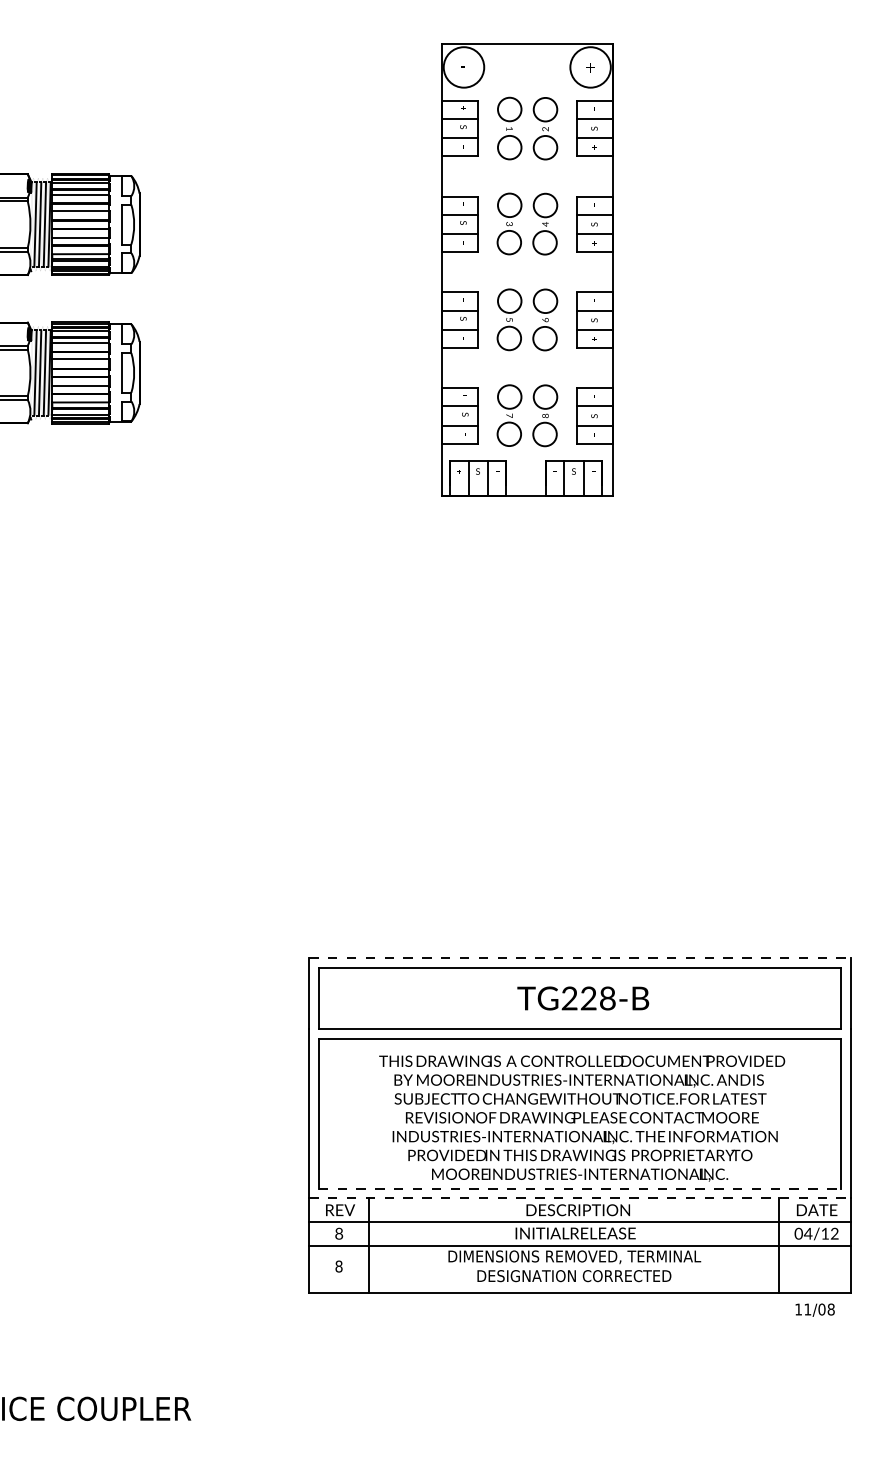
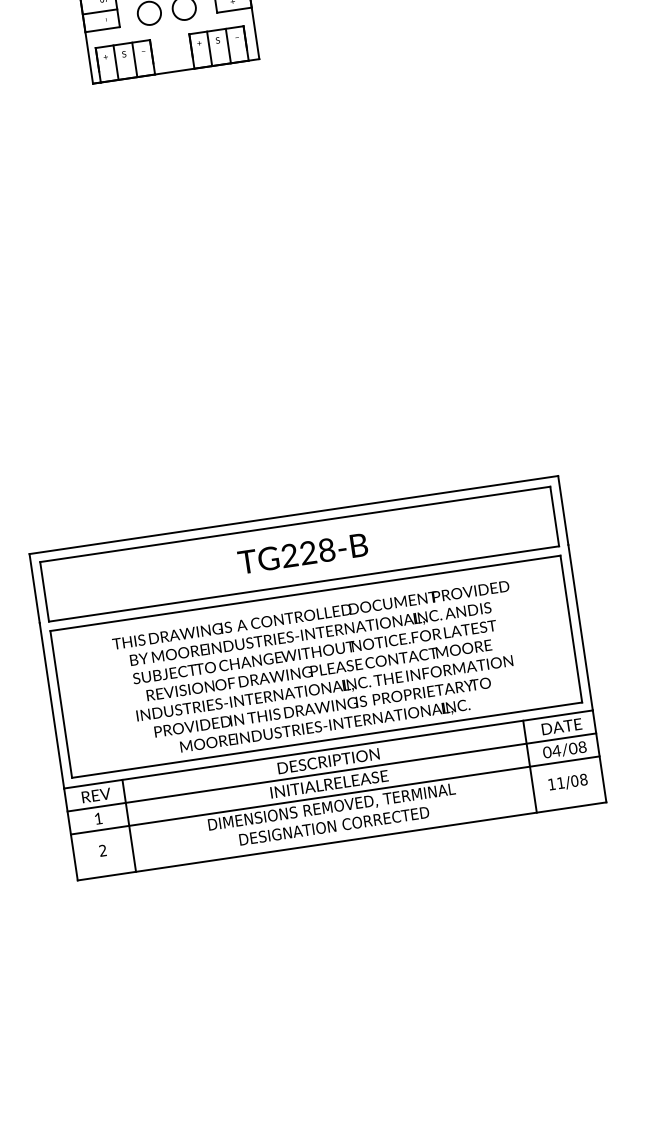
line: (579, 958) -> (293, 515), dashed -> solid
line: (580, 1188) -> (327, 739), dashed -> solid
line: (579, 1198) -> (328, 749), dashed -> solid
text: (339, 1233) -> (98, 818), 8 -> 1
text: (829, 1233) -> (577, 747), 04/12 -> 04/08
text: (338, 1266) -> (102, 850), 8 -> 2
text: (814, 1309) -> (567, 782), moved

